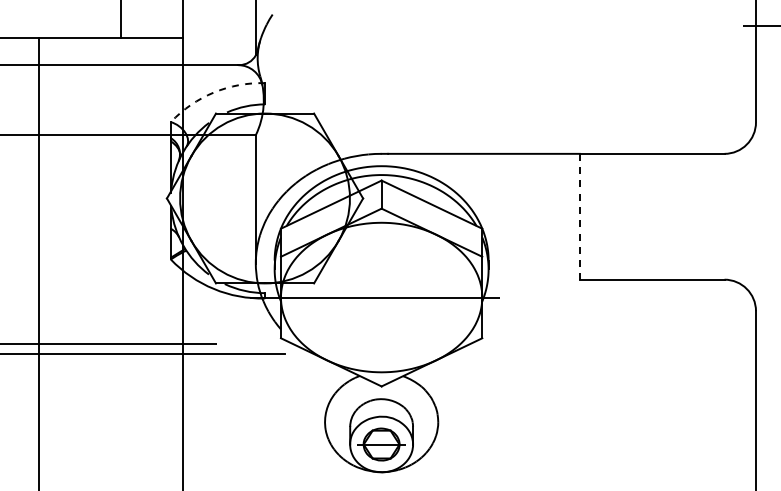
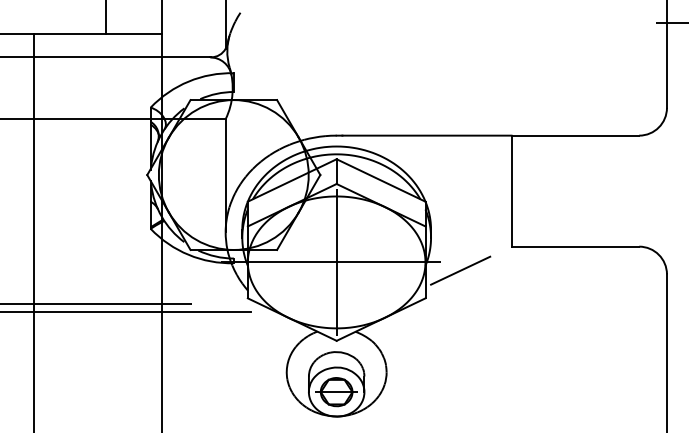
arc: (213, 92) -> (188, 81), dashed -> solid
line: (579, 216) -> (511, 190), dashed -> solid
line: (381, 297) -> (336, 262), added
line: (521, 306) -> (460, 270), added

